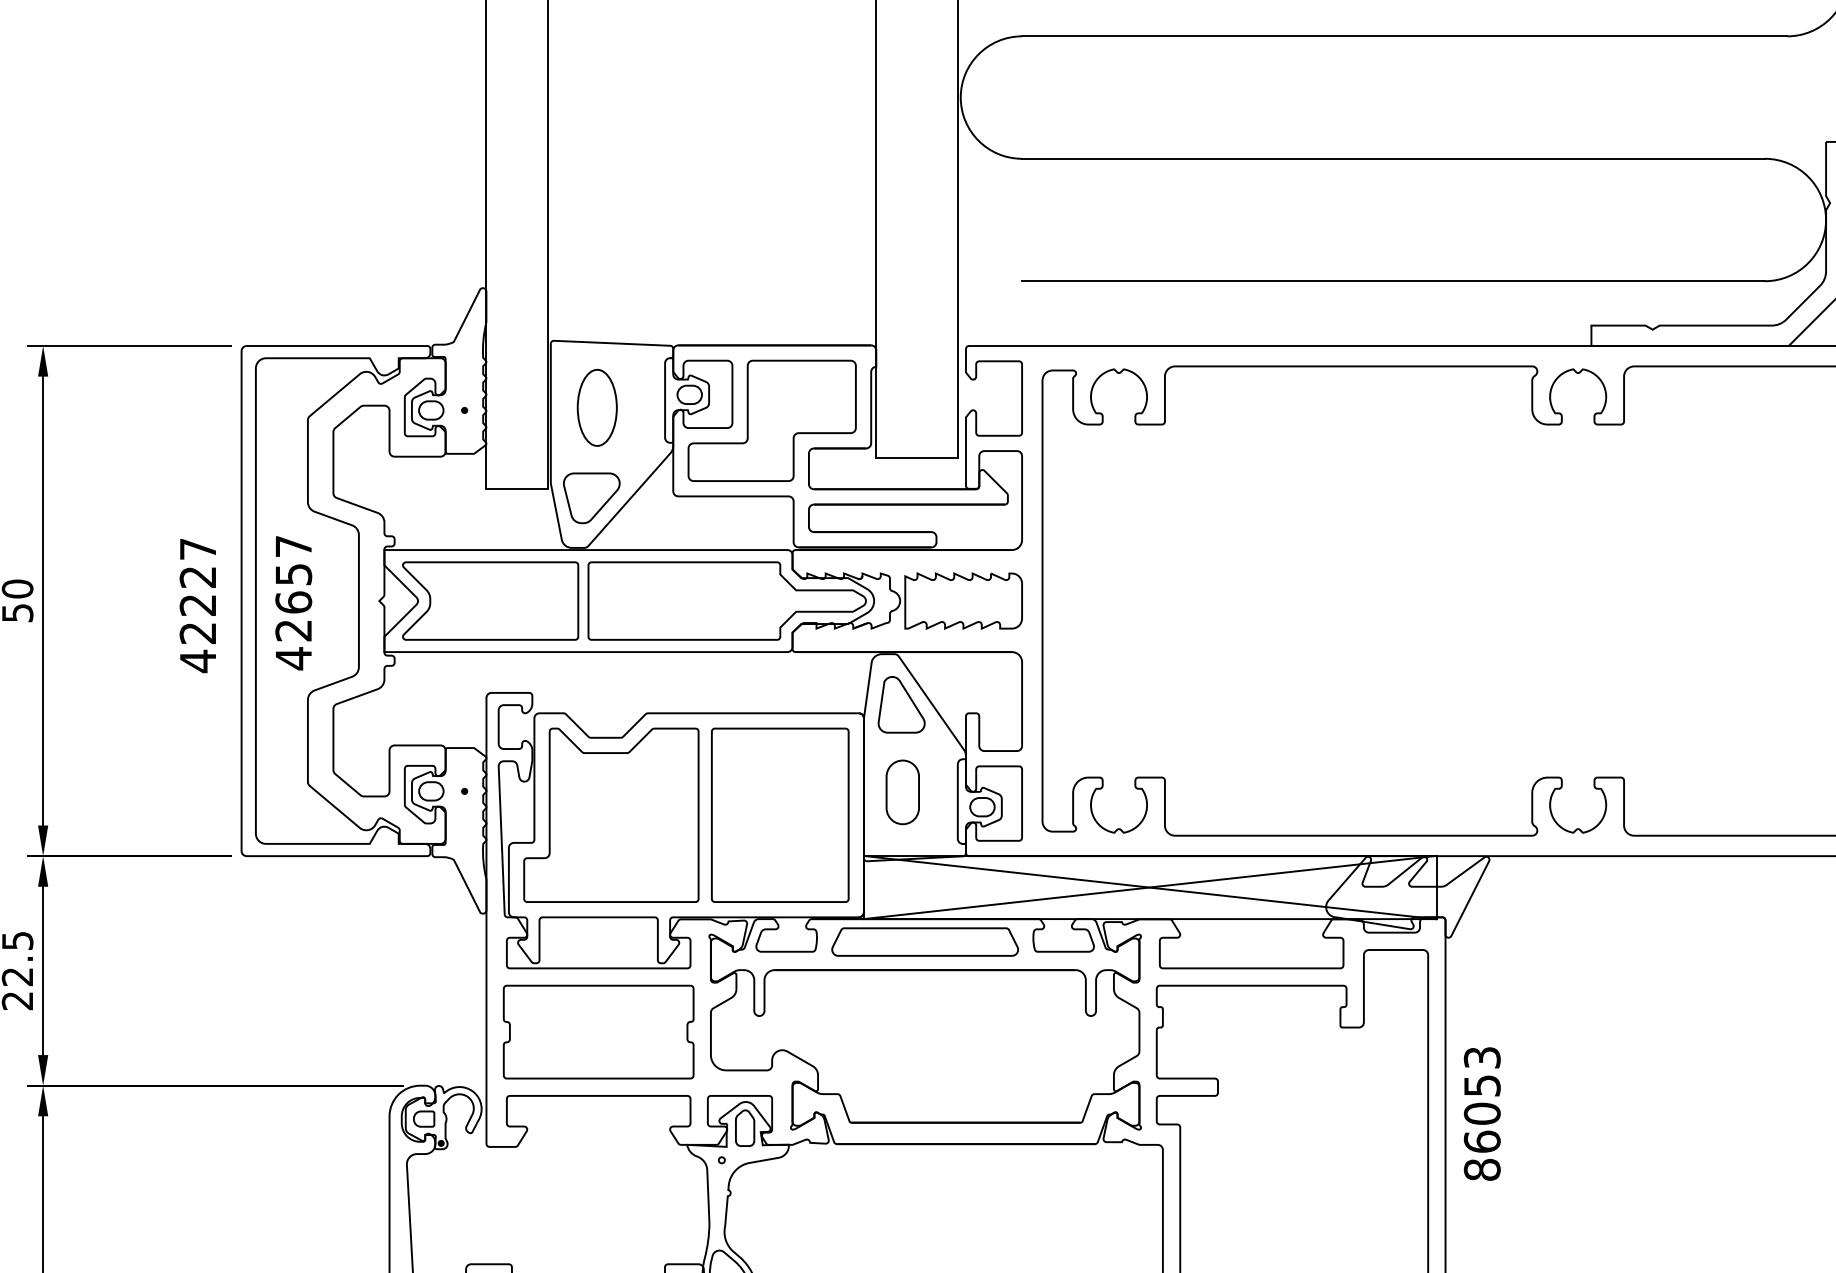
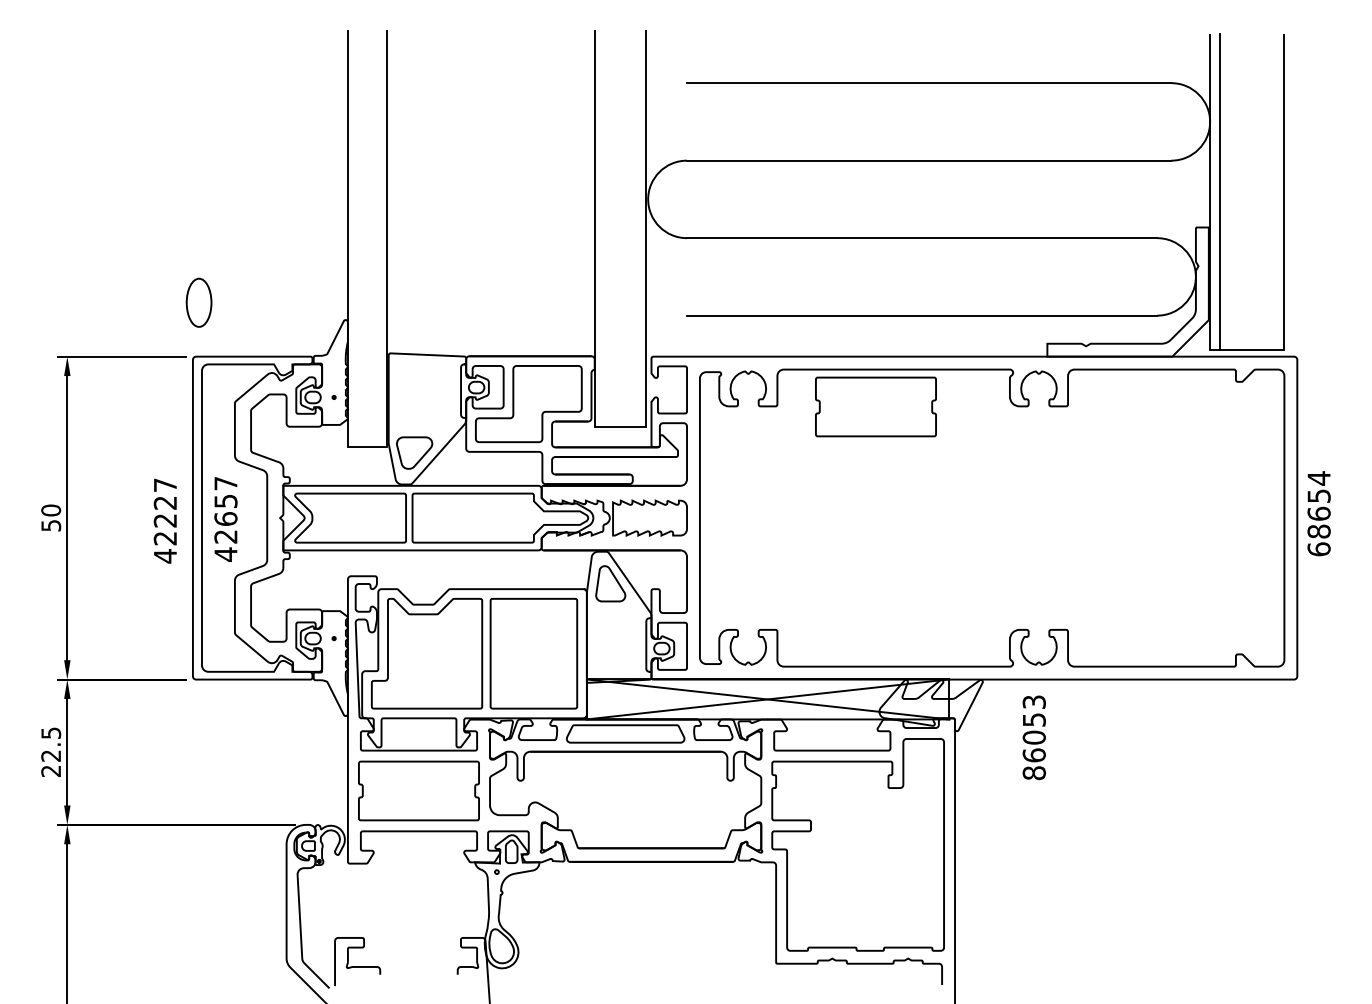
part: (596, 407) -> (198, 302), moved
part: (1319, 424) -> (875, 406), added
part: (902, 792) -> (611, 639), removed
text: (1481, 1113) -> (1033, 737), moved

